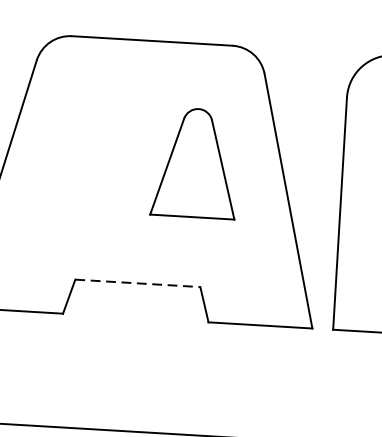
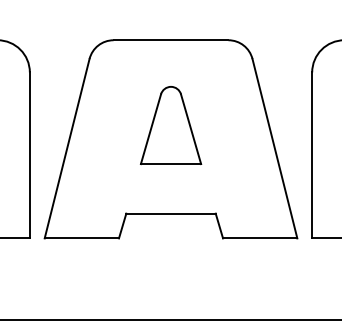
part: (194, 163) -> (170, 125), moved
line: (138, 283) -> (171, 213), dashed -> solid

